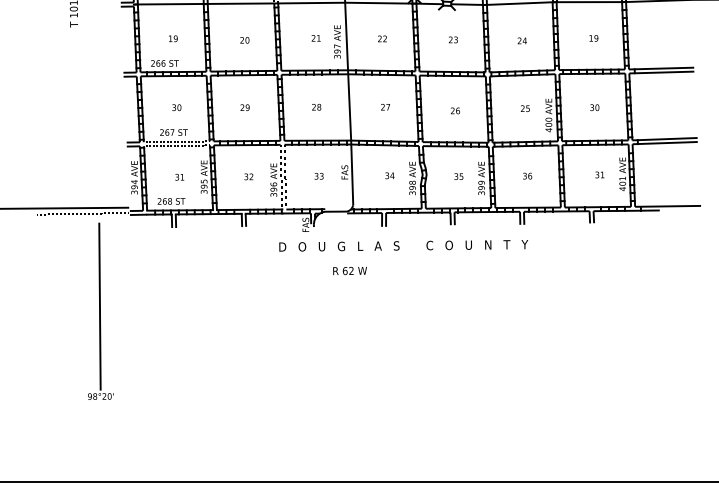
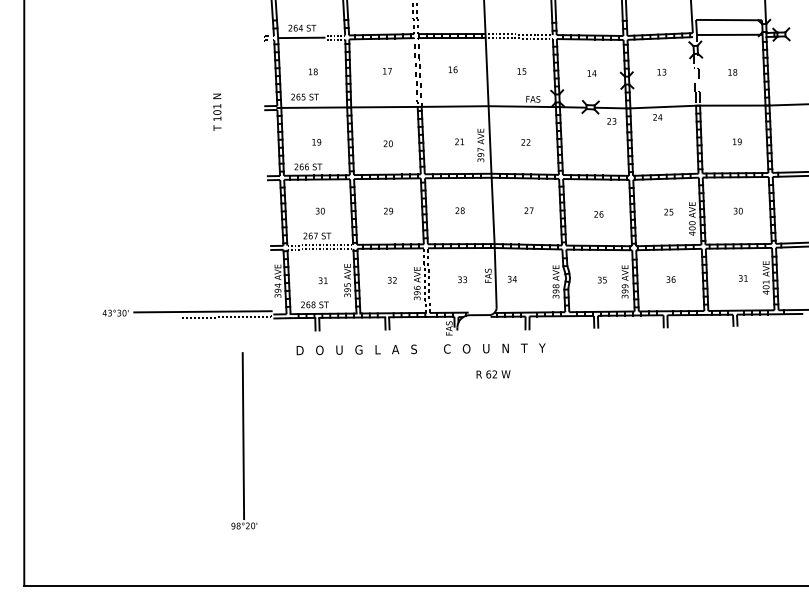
text: (453, 40) -> (611, 121), moved
text: (522, 41) -> (657, 117), moved
text: (389, 176) -> (511, 279), moved
text: (403, 246) -> (420, 349), moved
part: (101, 311) -> (244, 440), moved

